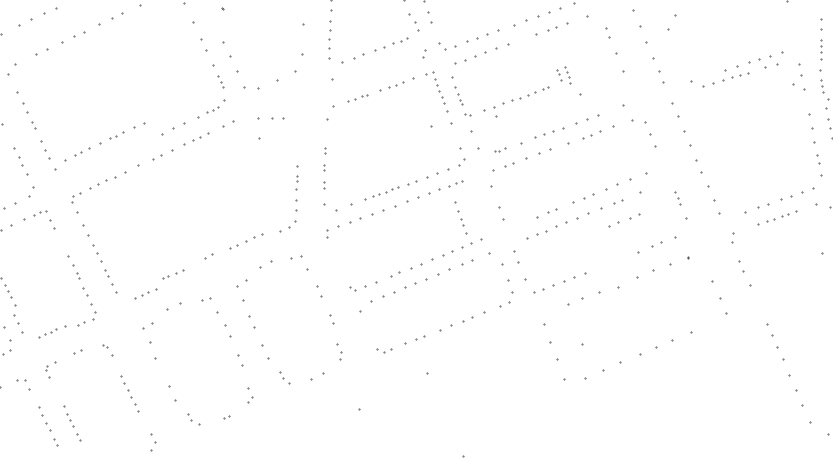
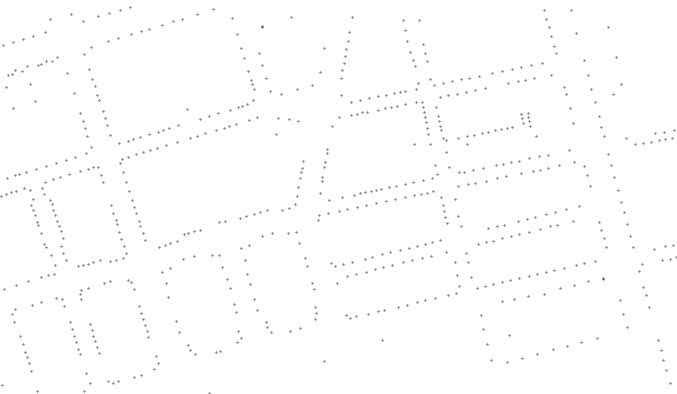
part: (375, 50) -> (378, 96), moved
part: (99, 143) -> (148, 134), moved
part: (500, 150) -> (466, 171), size x1.67
part: (677, 198) -> (601, 230), size x1.67
part: (461, 217) -> (444, 210), moved
part: (623, 220) -> (541, 273), moved

